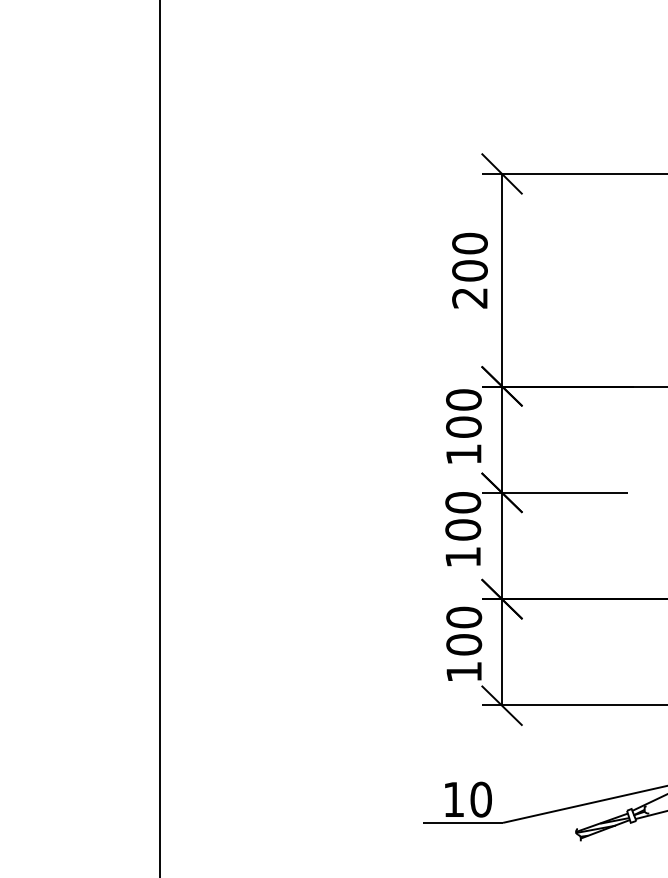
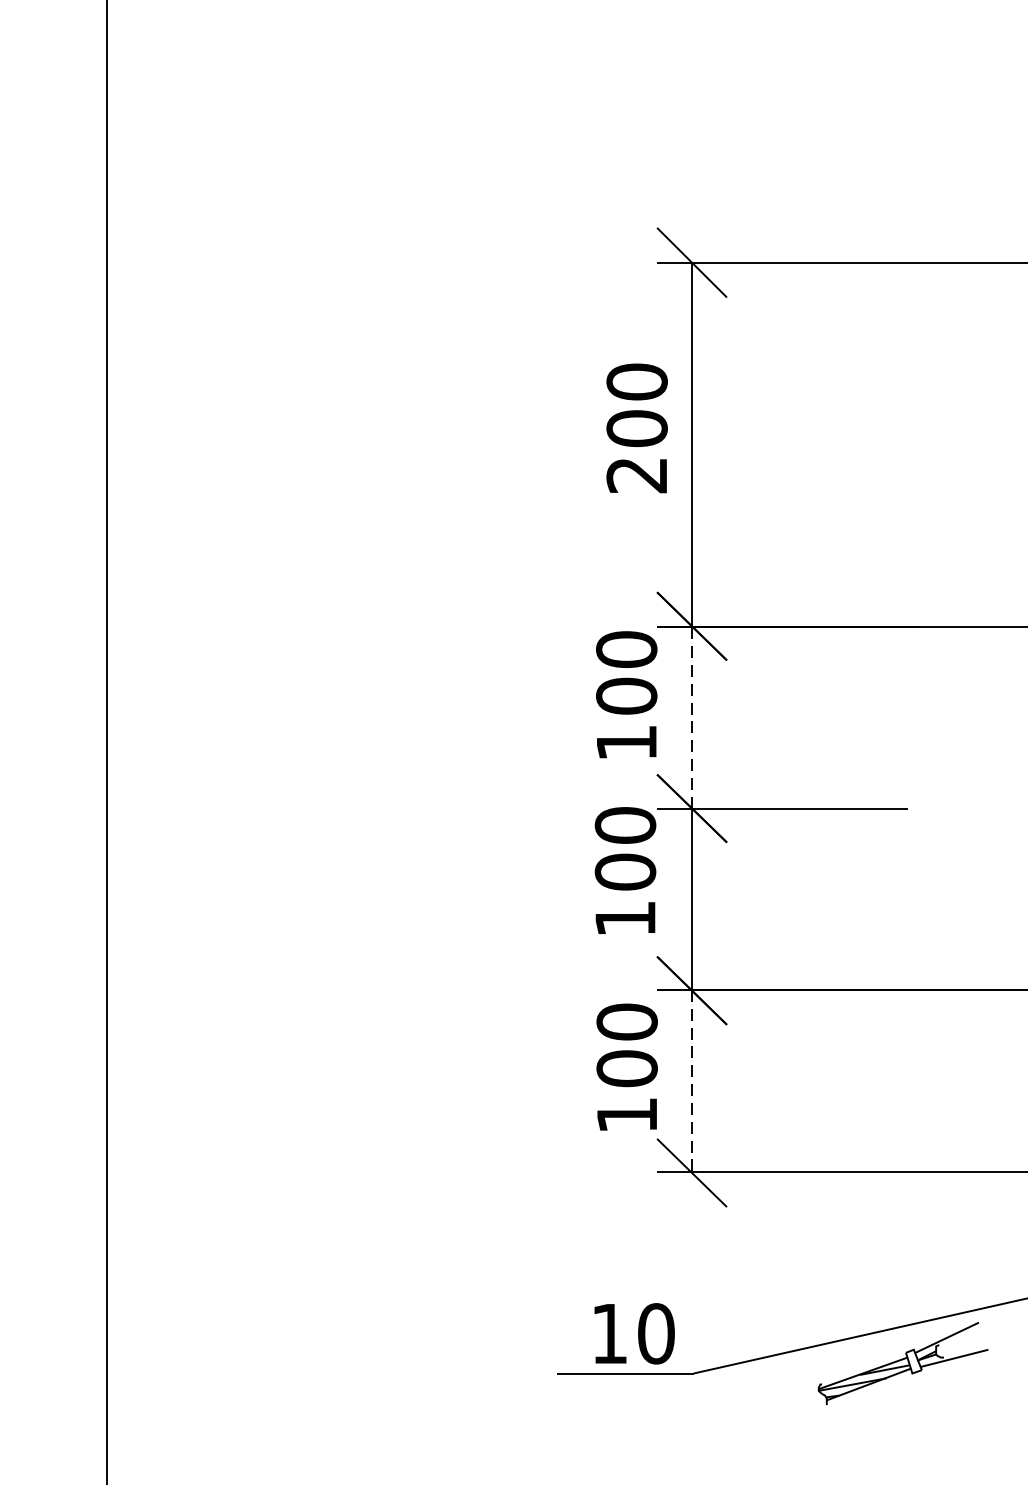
line: (502, 440) -> (692, 718), solid -> dashed
line: (502, 652) -> (692, 1081), solid -> dashed

